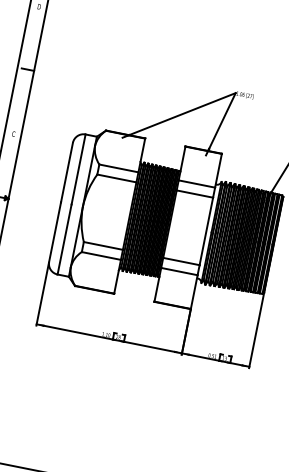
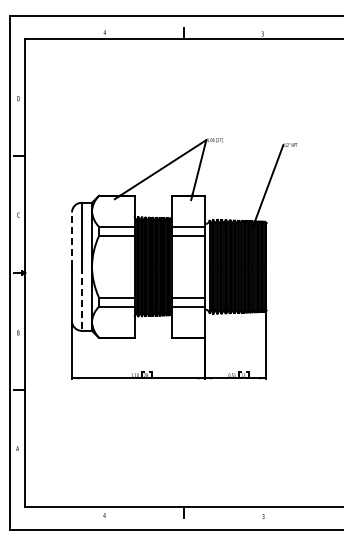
line: (67, 172) -> (72, 239), solid -> dashed
line: (64, 240) -> (81, 299), solid -> dashed

